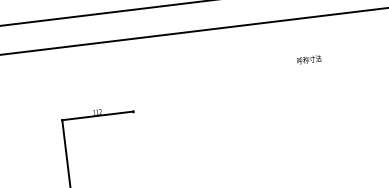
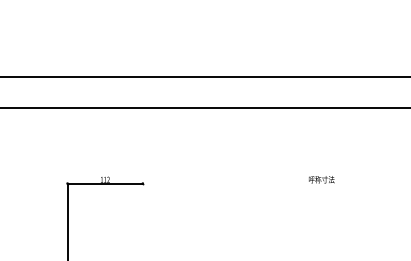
text: (309, 59) -> (321, 179), moved

